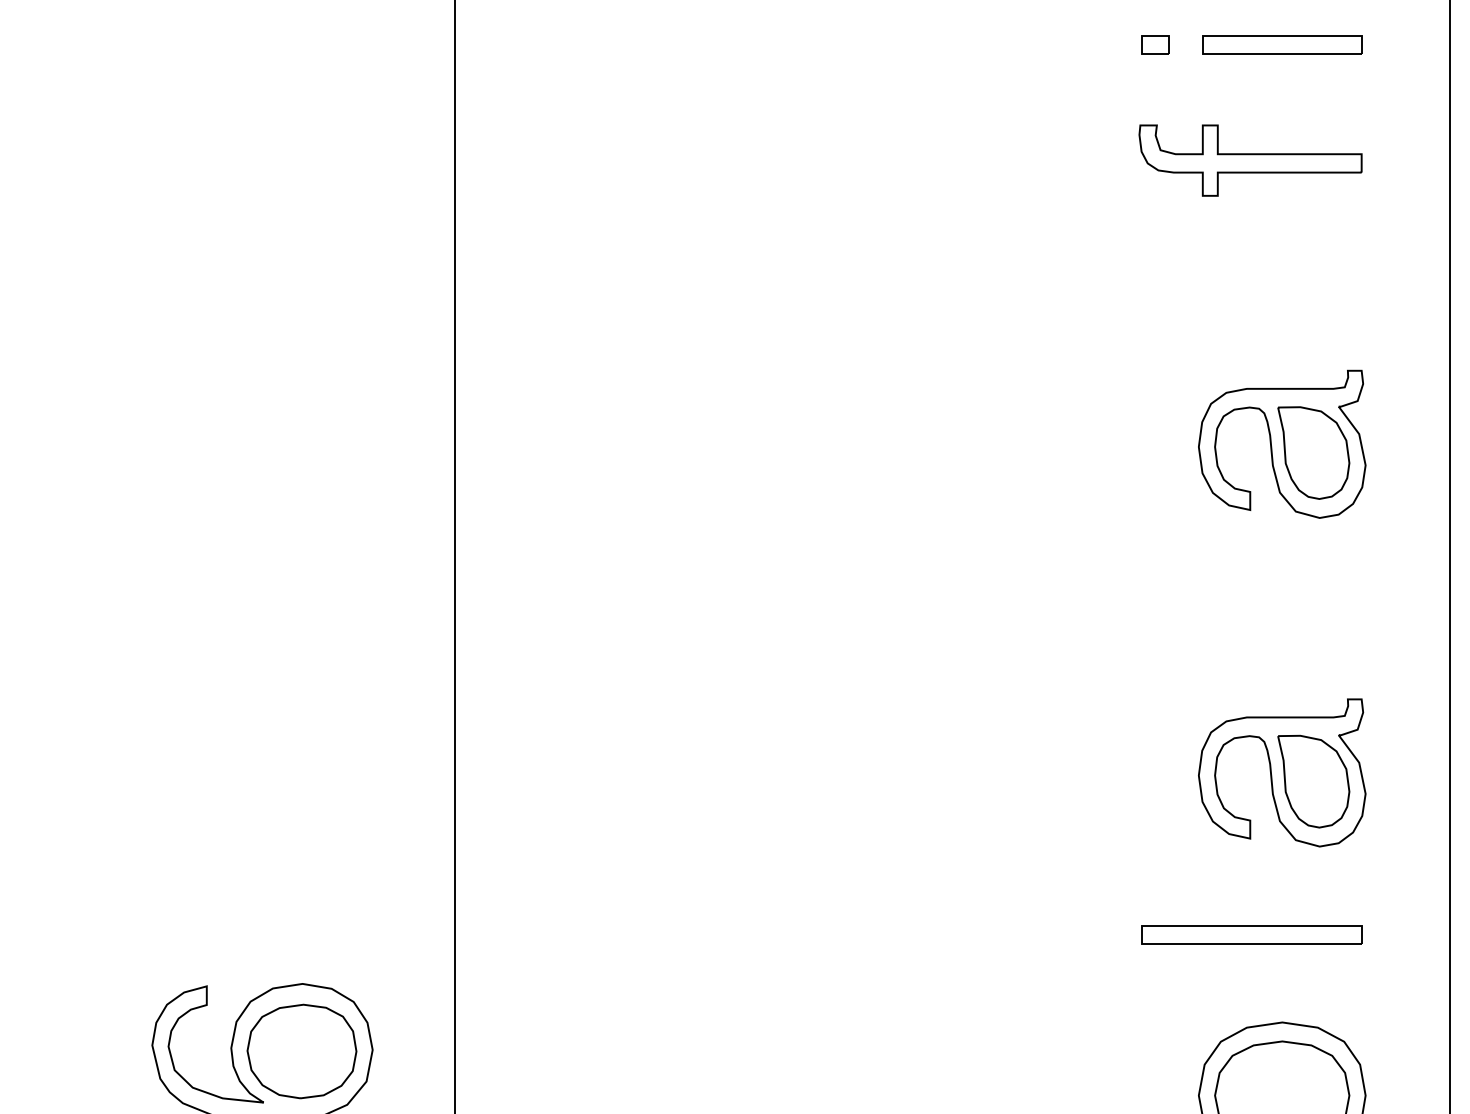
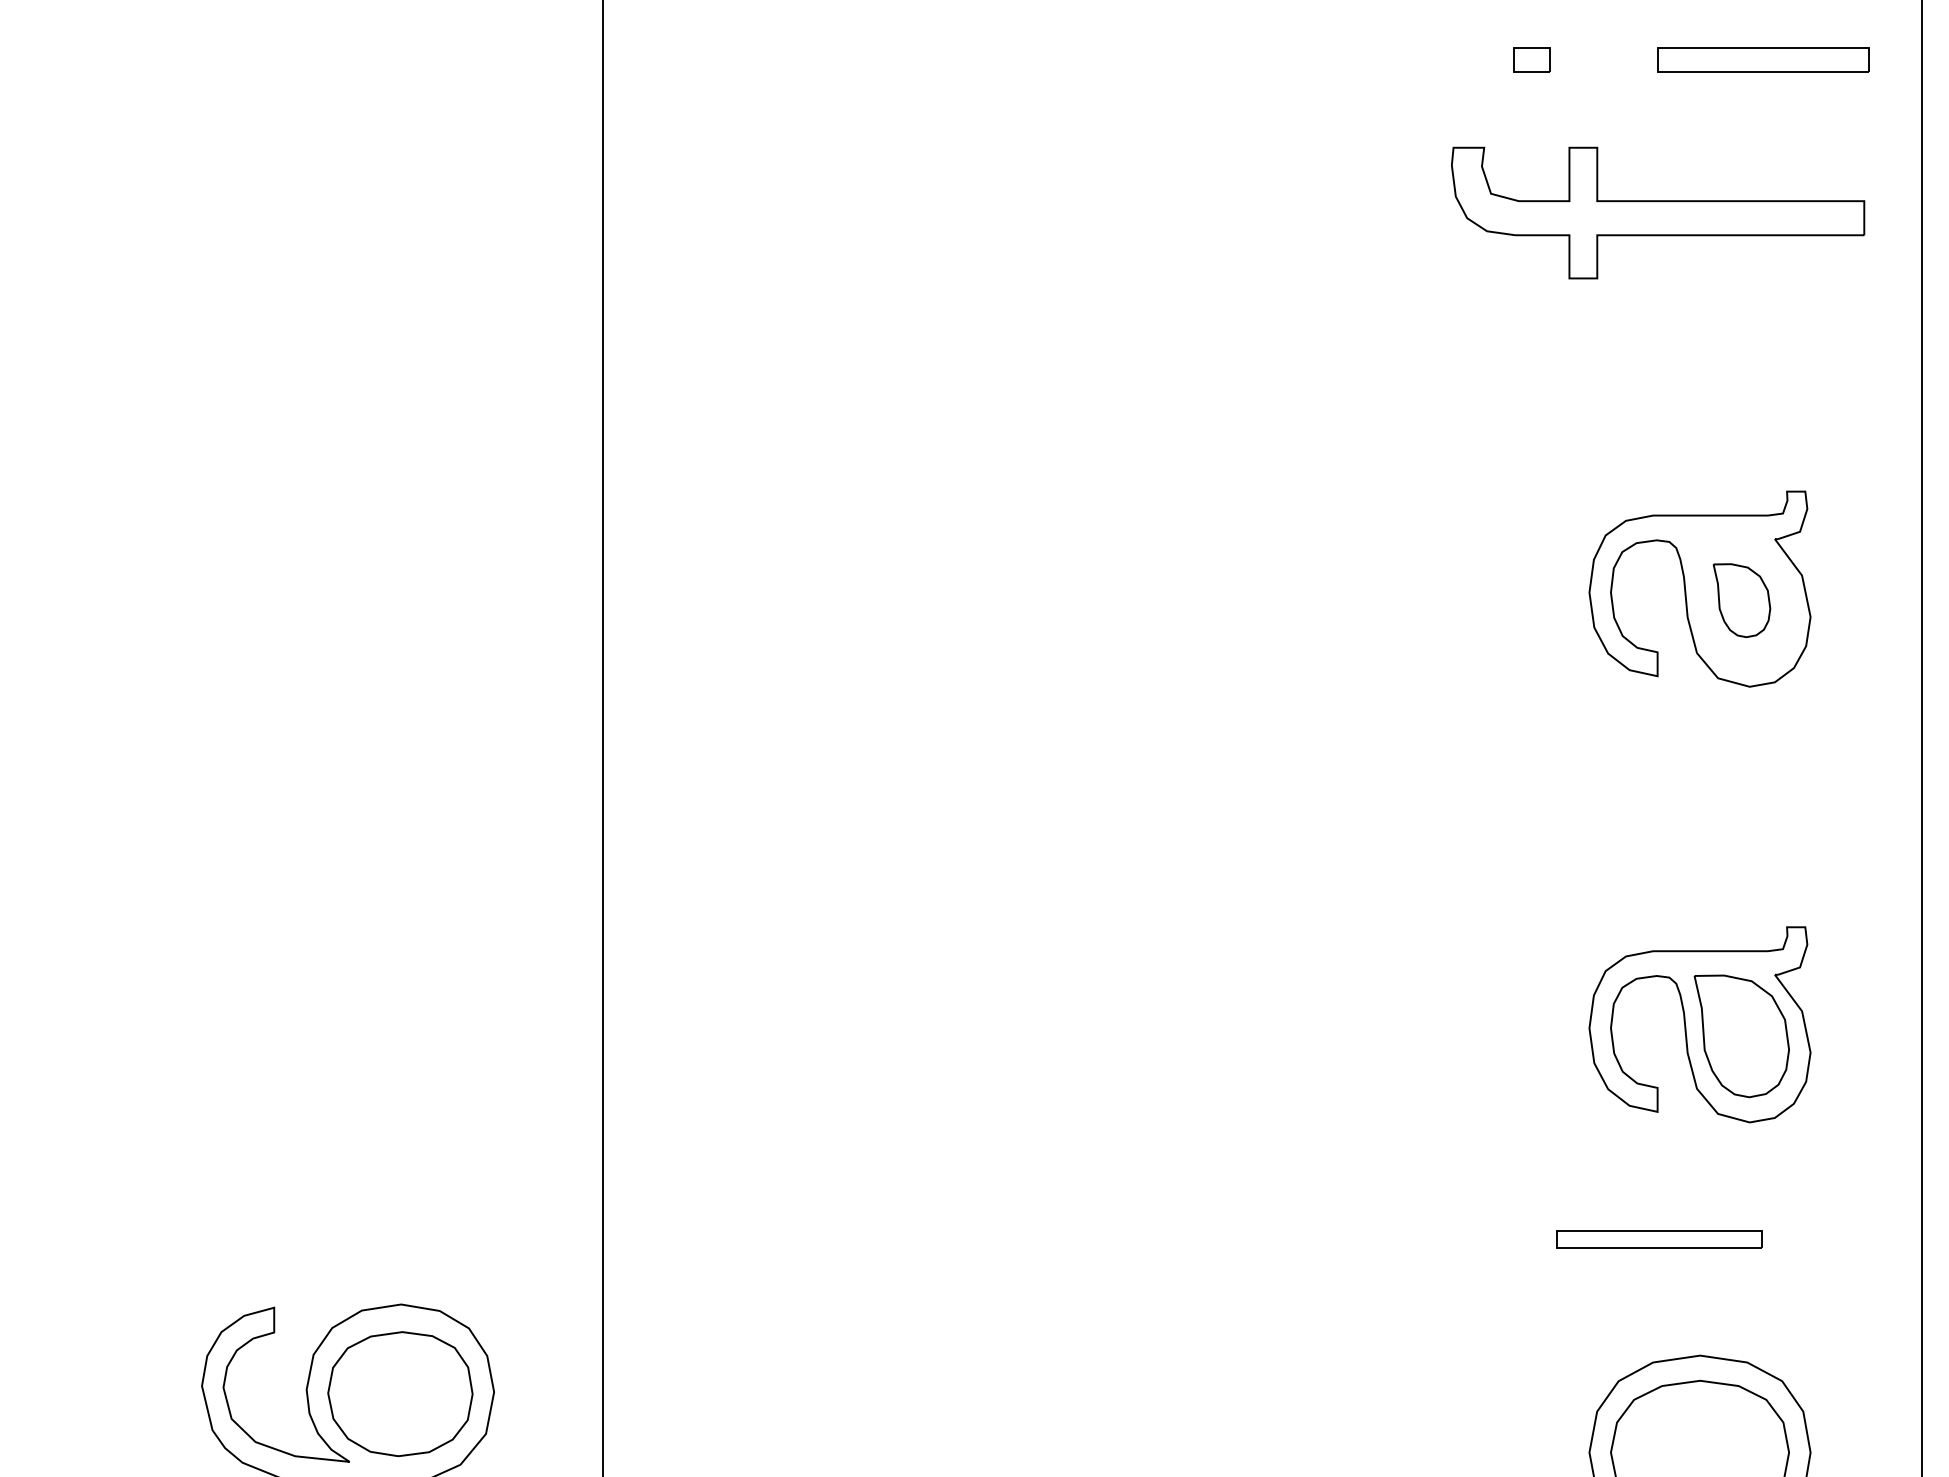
part: (1282, 44) -> (1764, 59), moved
part: (1250, 160) -> (1657, 212), size x1.4
part: (1313, 452) -> (1741, 599), size x0.6
part: (1251, 934) -> (1659, 1238), size x0.7

